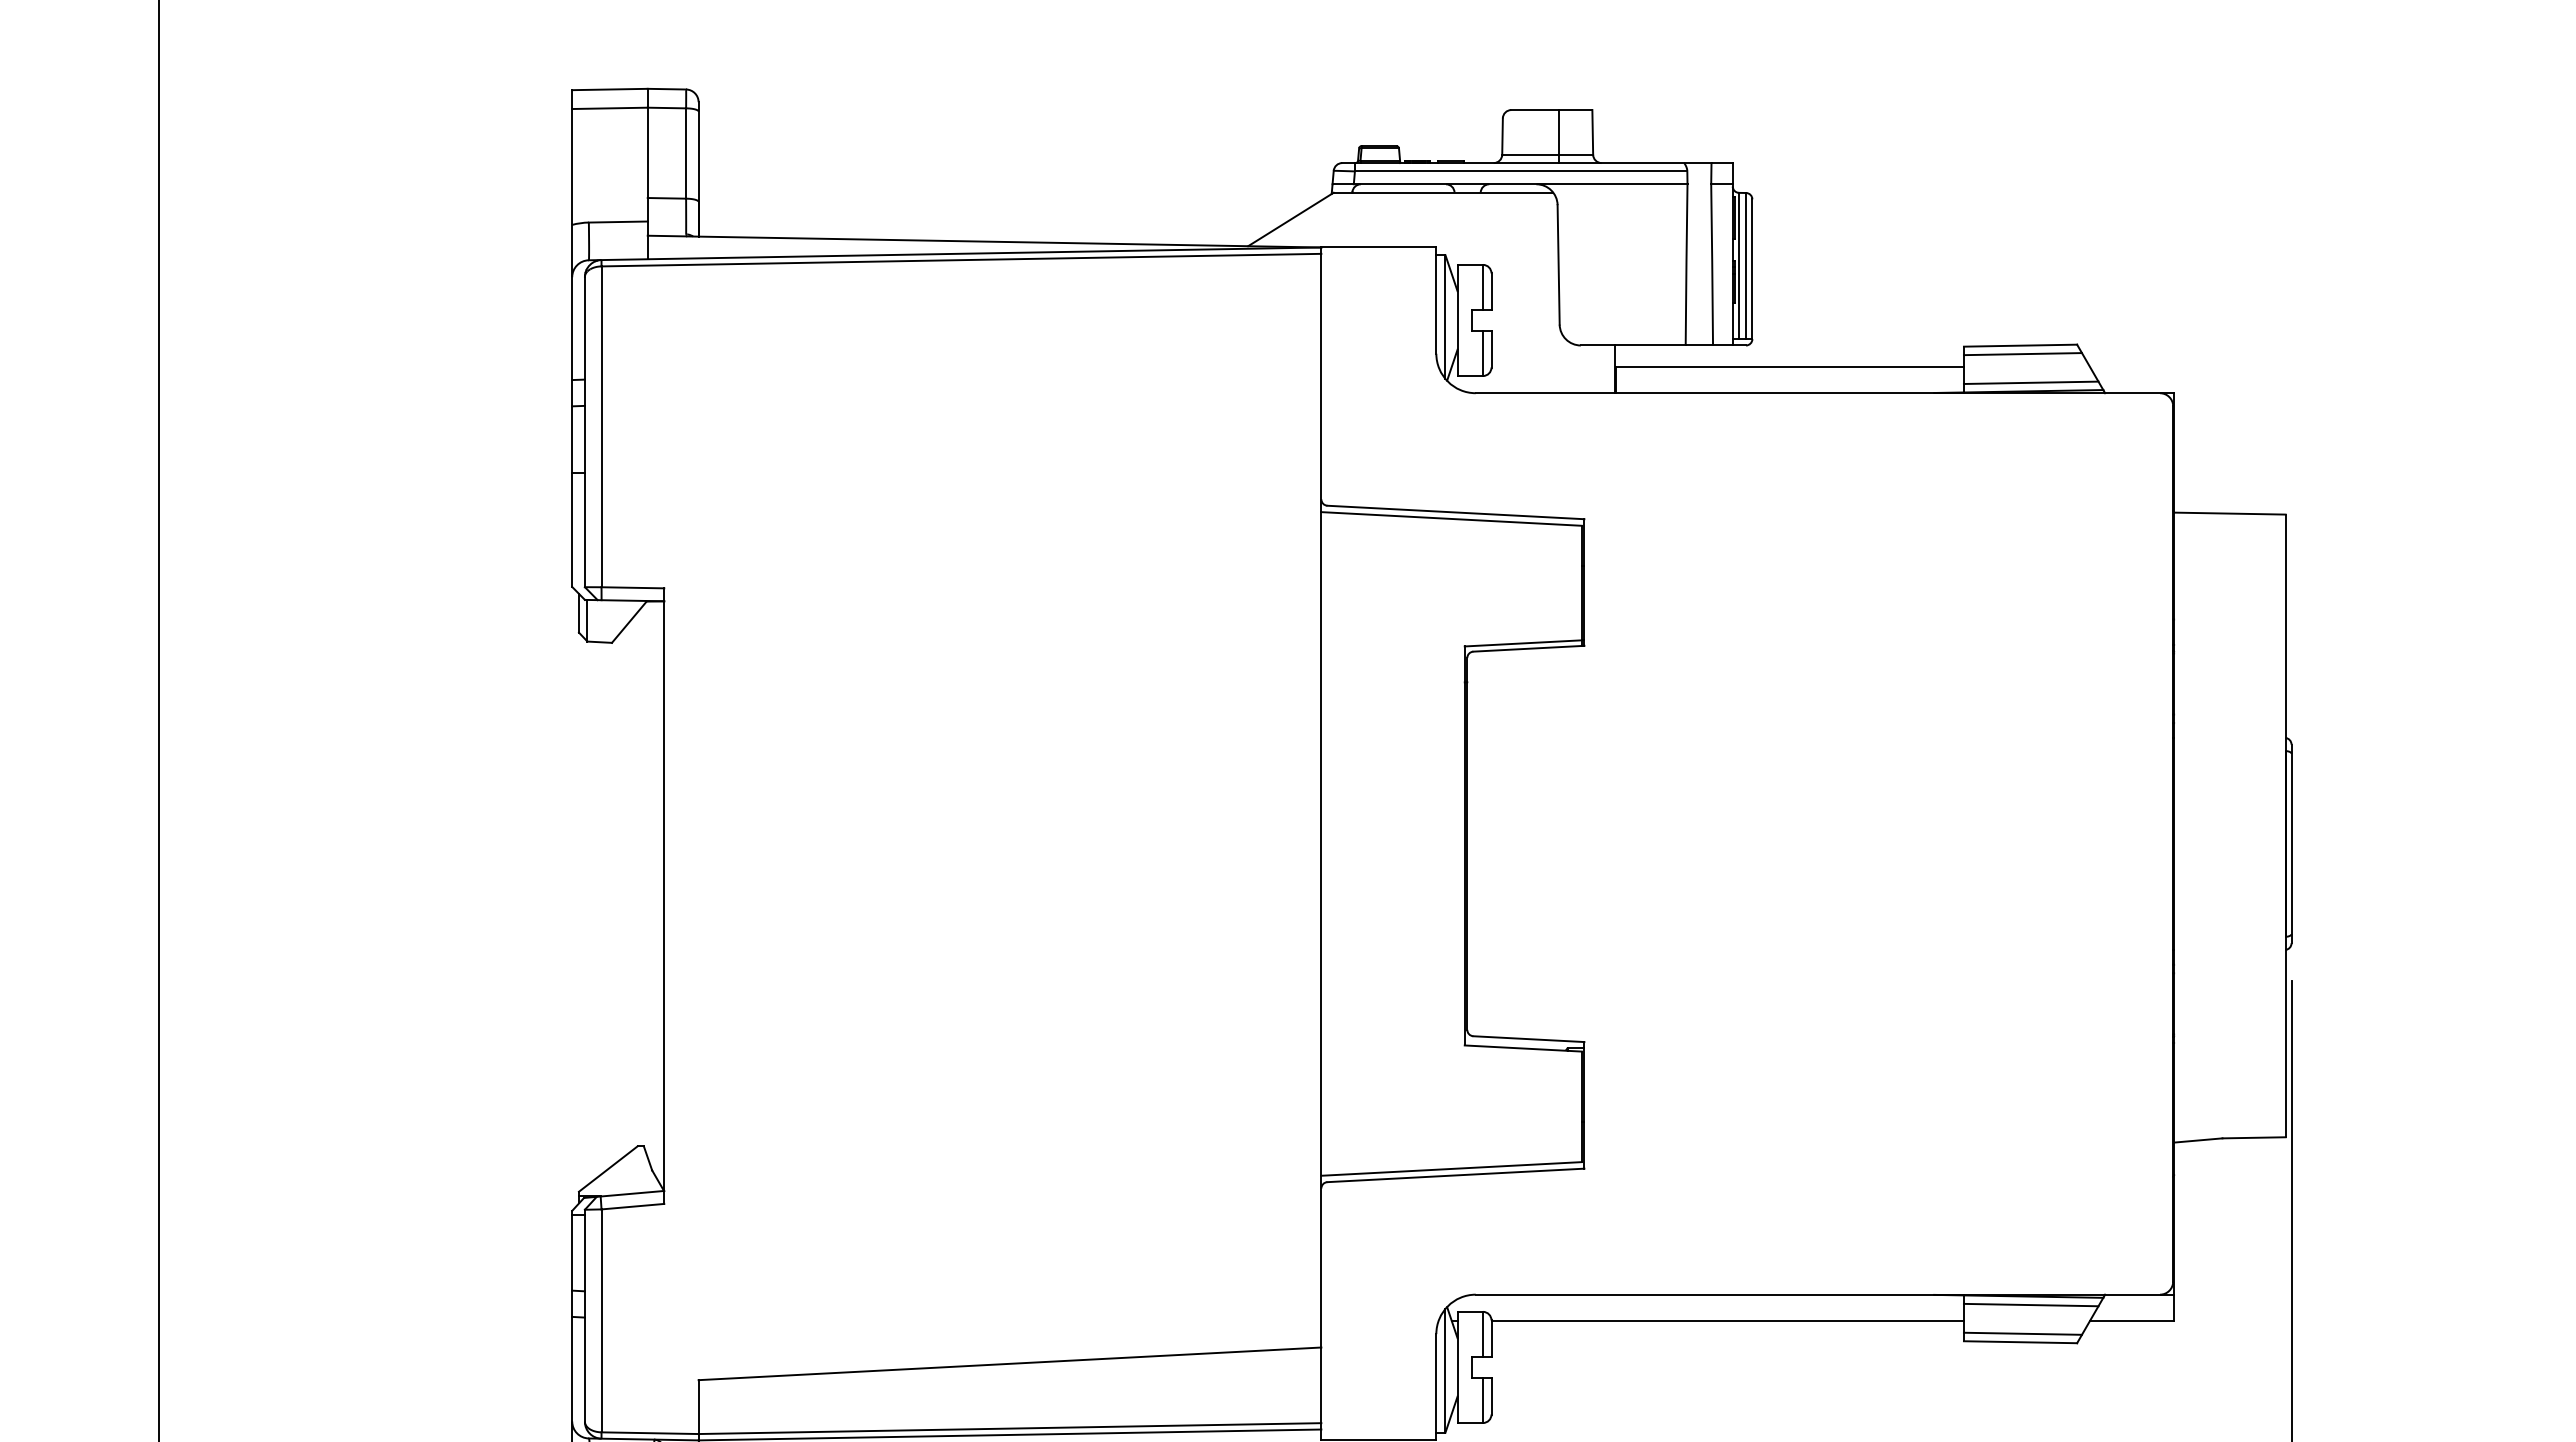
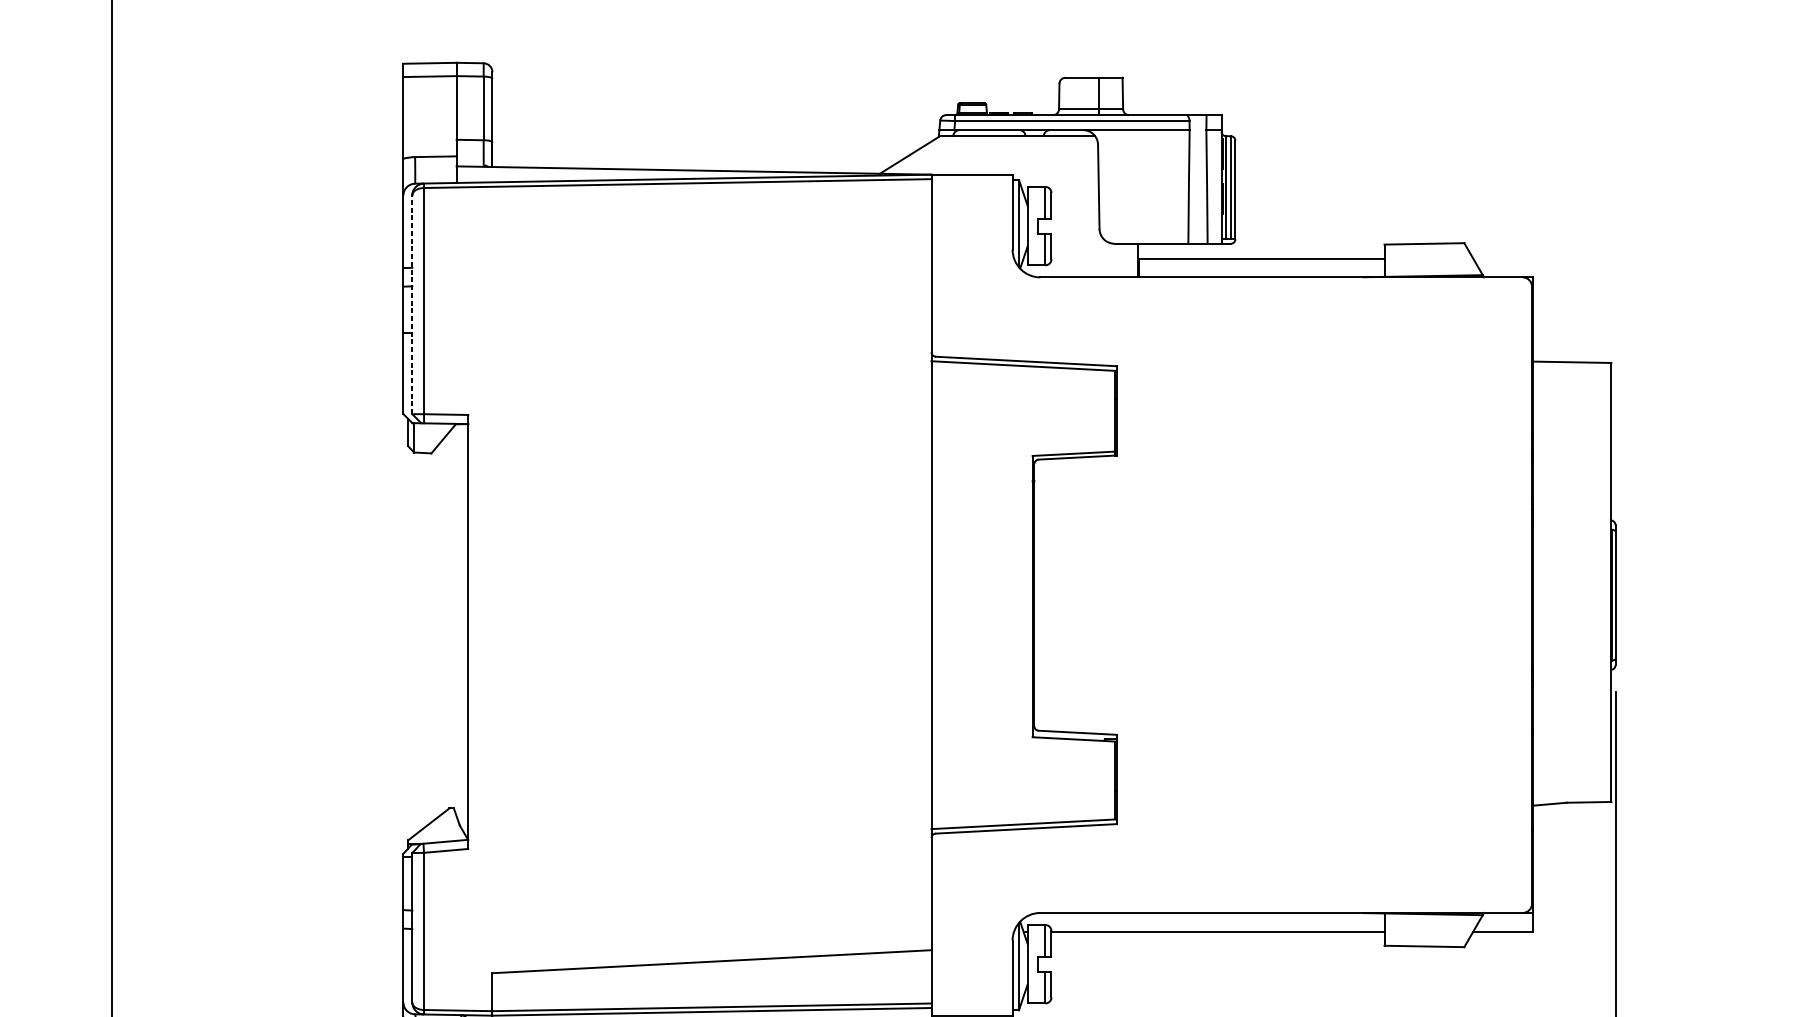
line: (2022, 354) -> (1425, 250), removed
line: (2030, 382) -> (1431, 269), removed
line: (584, 431) -> (412, 304), solid -> dashed
line: (2030, 1304) -> (1431, 919), removed
line: (2022, 1333) -> (1425, 940), removed

